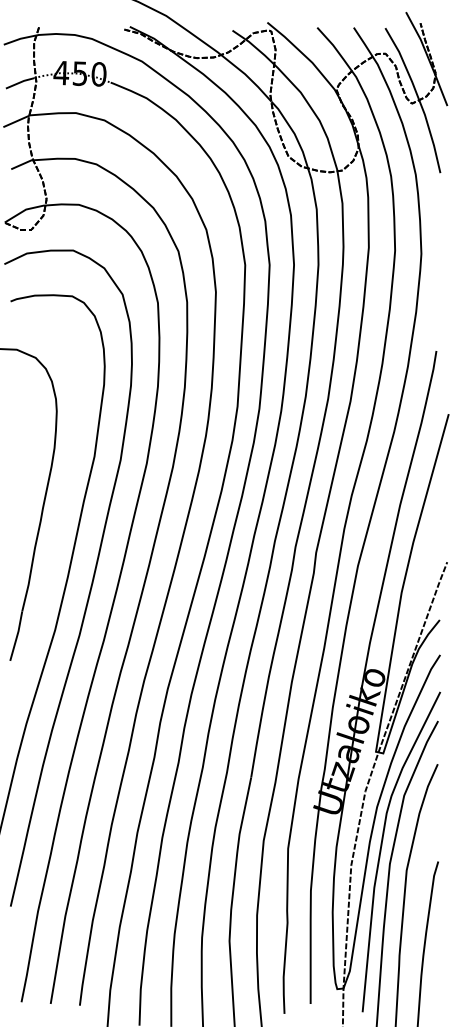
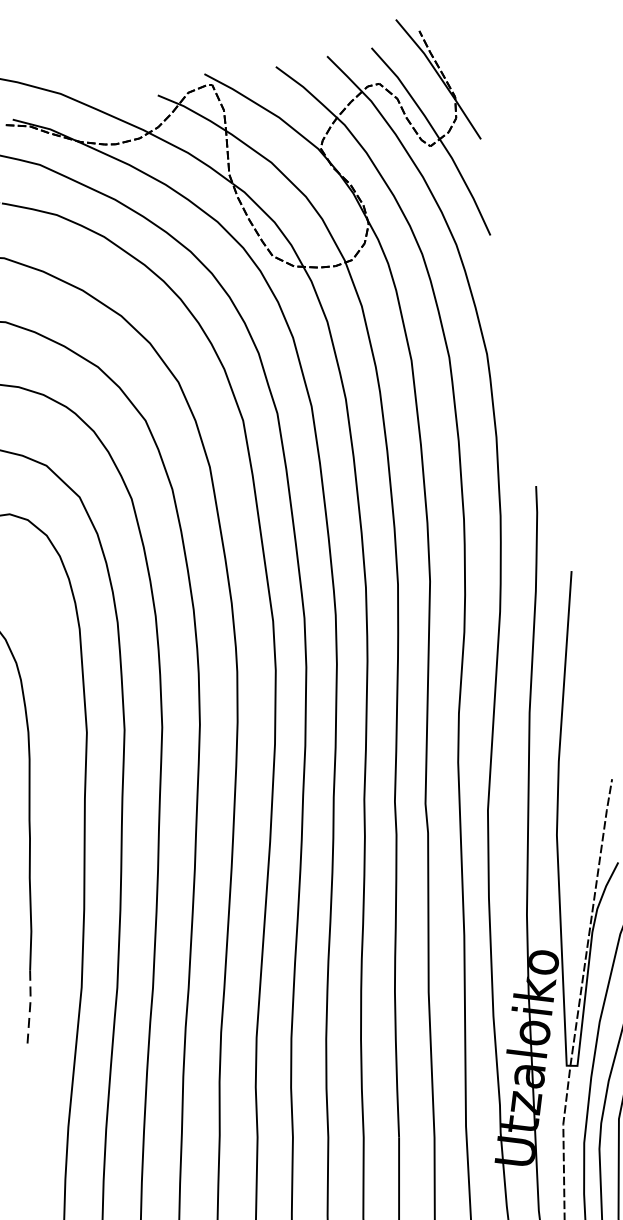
line: (17, 636) -> (30, 1007), solid -> dashed

